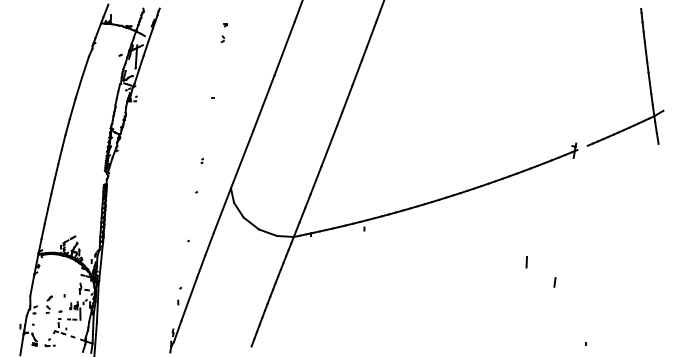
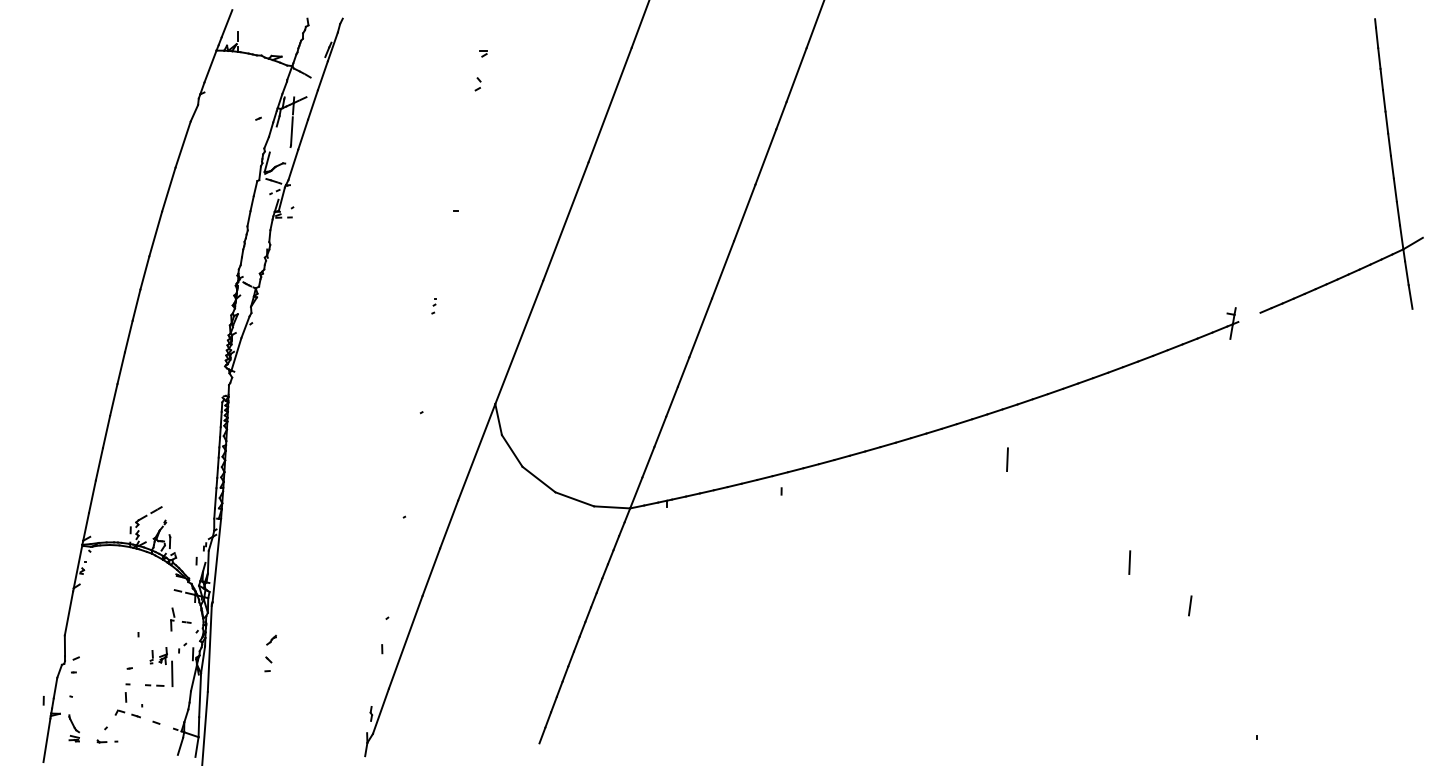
part: (202, 160) -> (434, 307), moved
line: (469, 214) -> (1006, 460), added
part: (48, 304) -> (269, 653), moved

